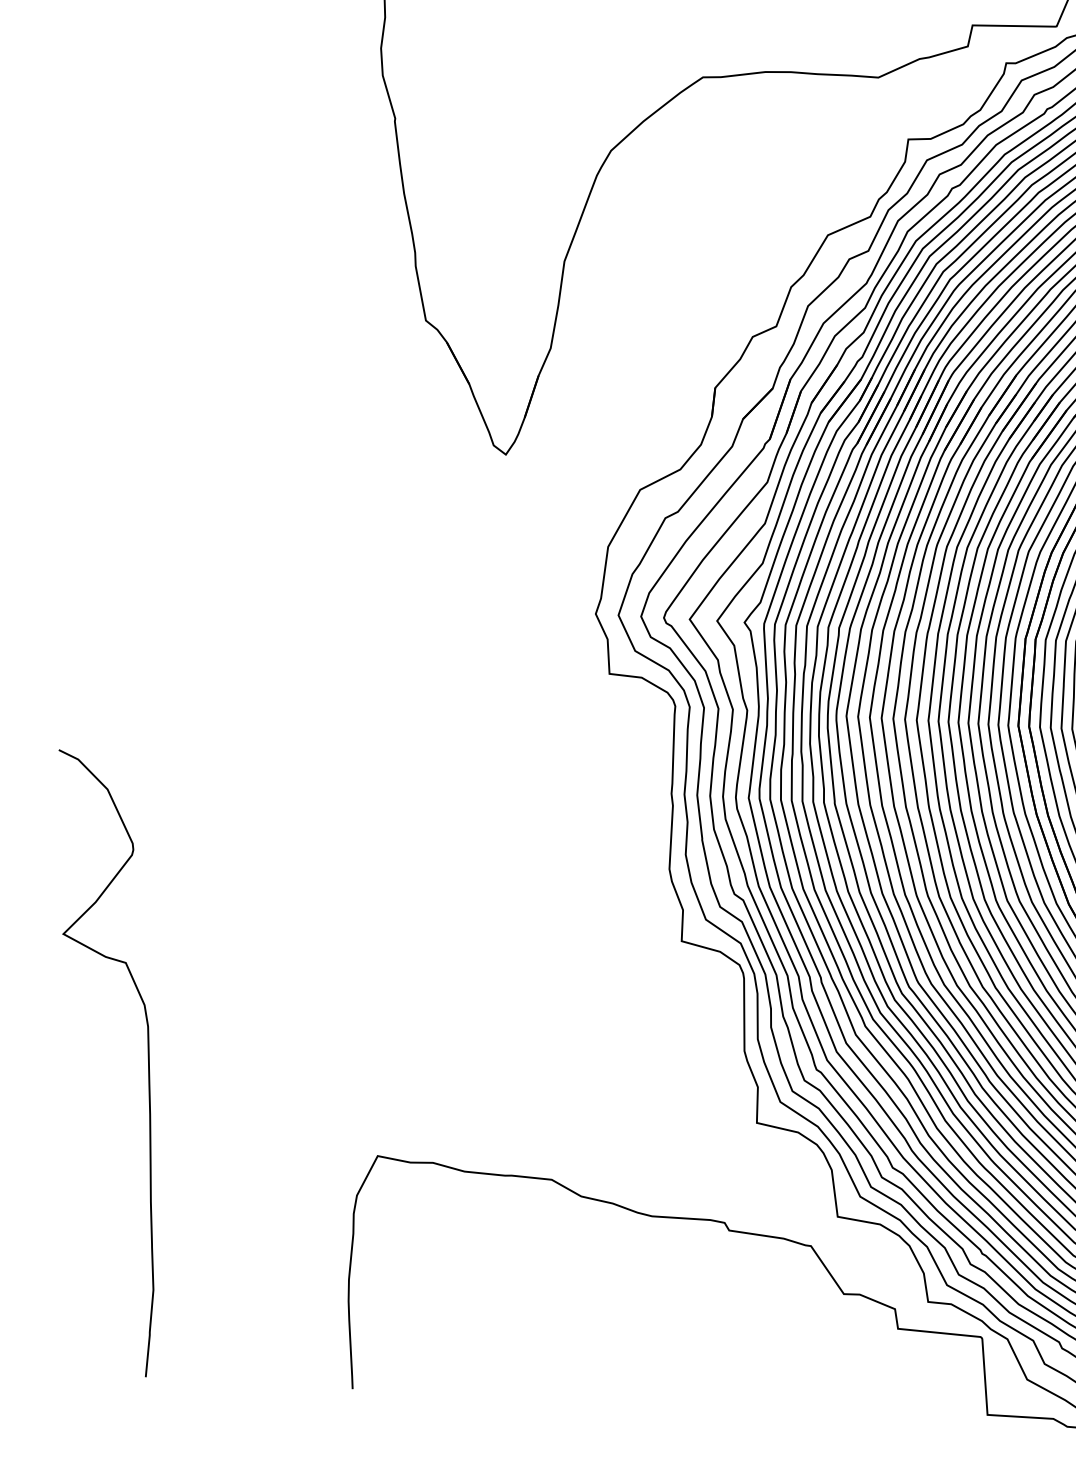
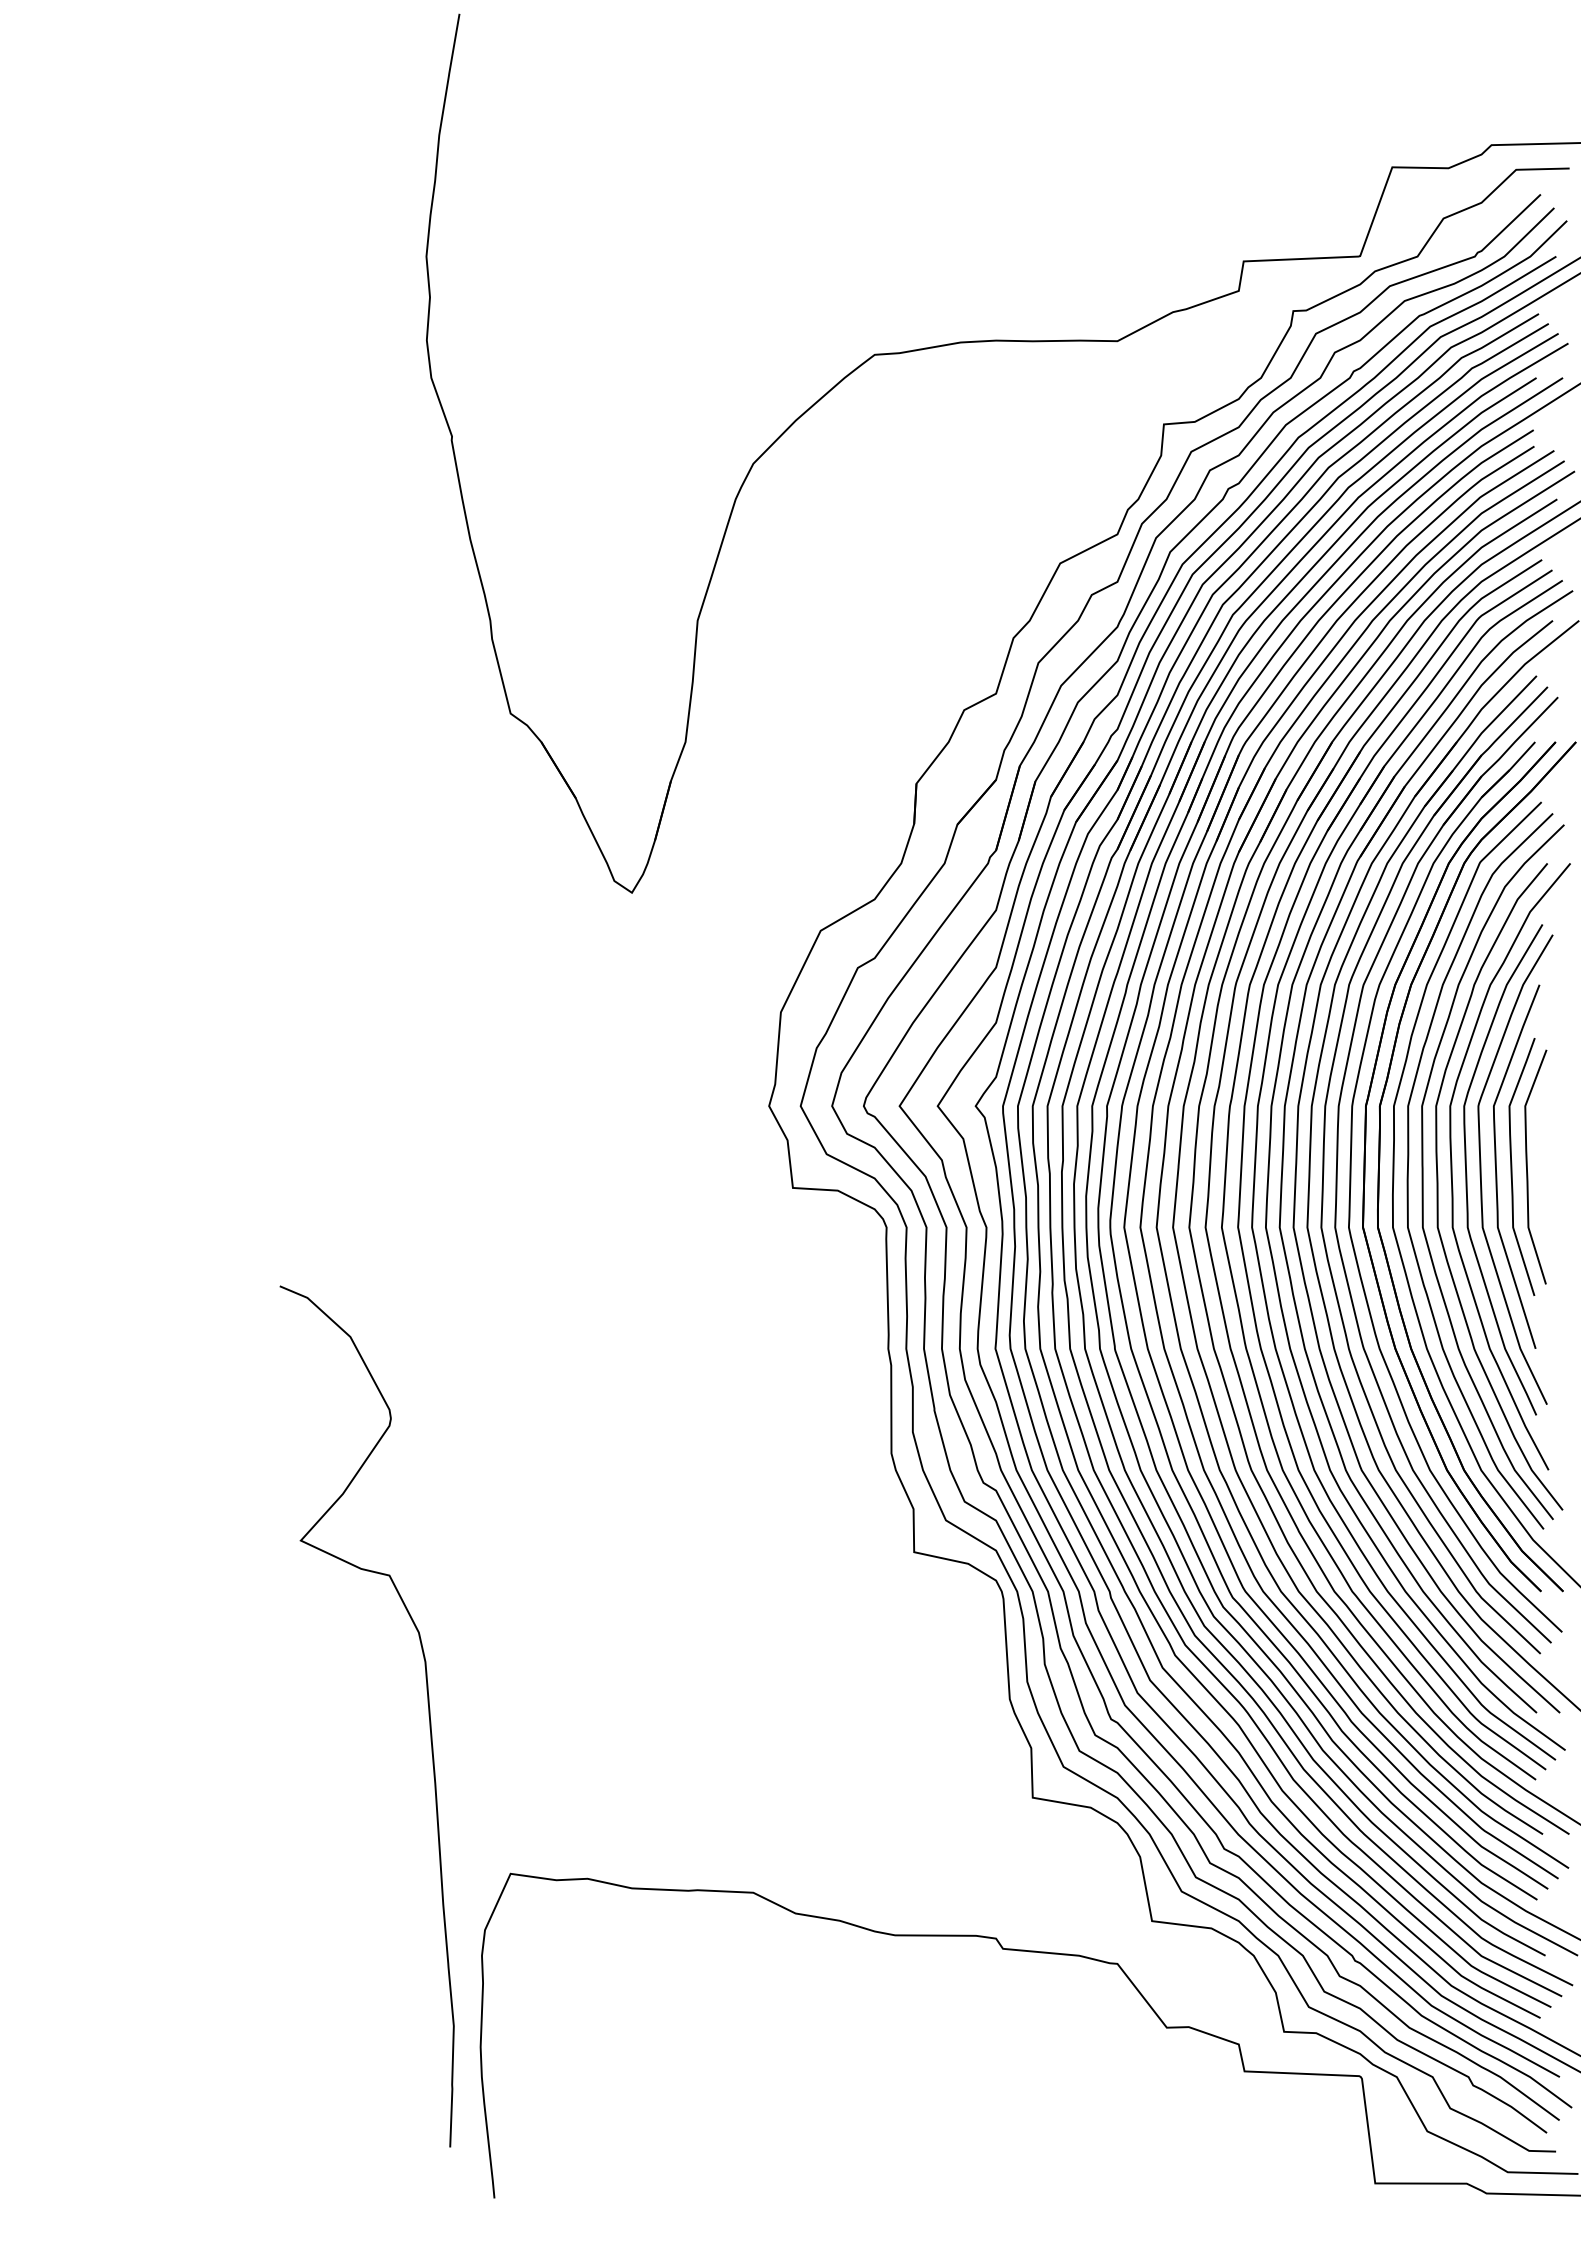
curve: (148, 1066) -> (428, 1716), moved

